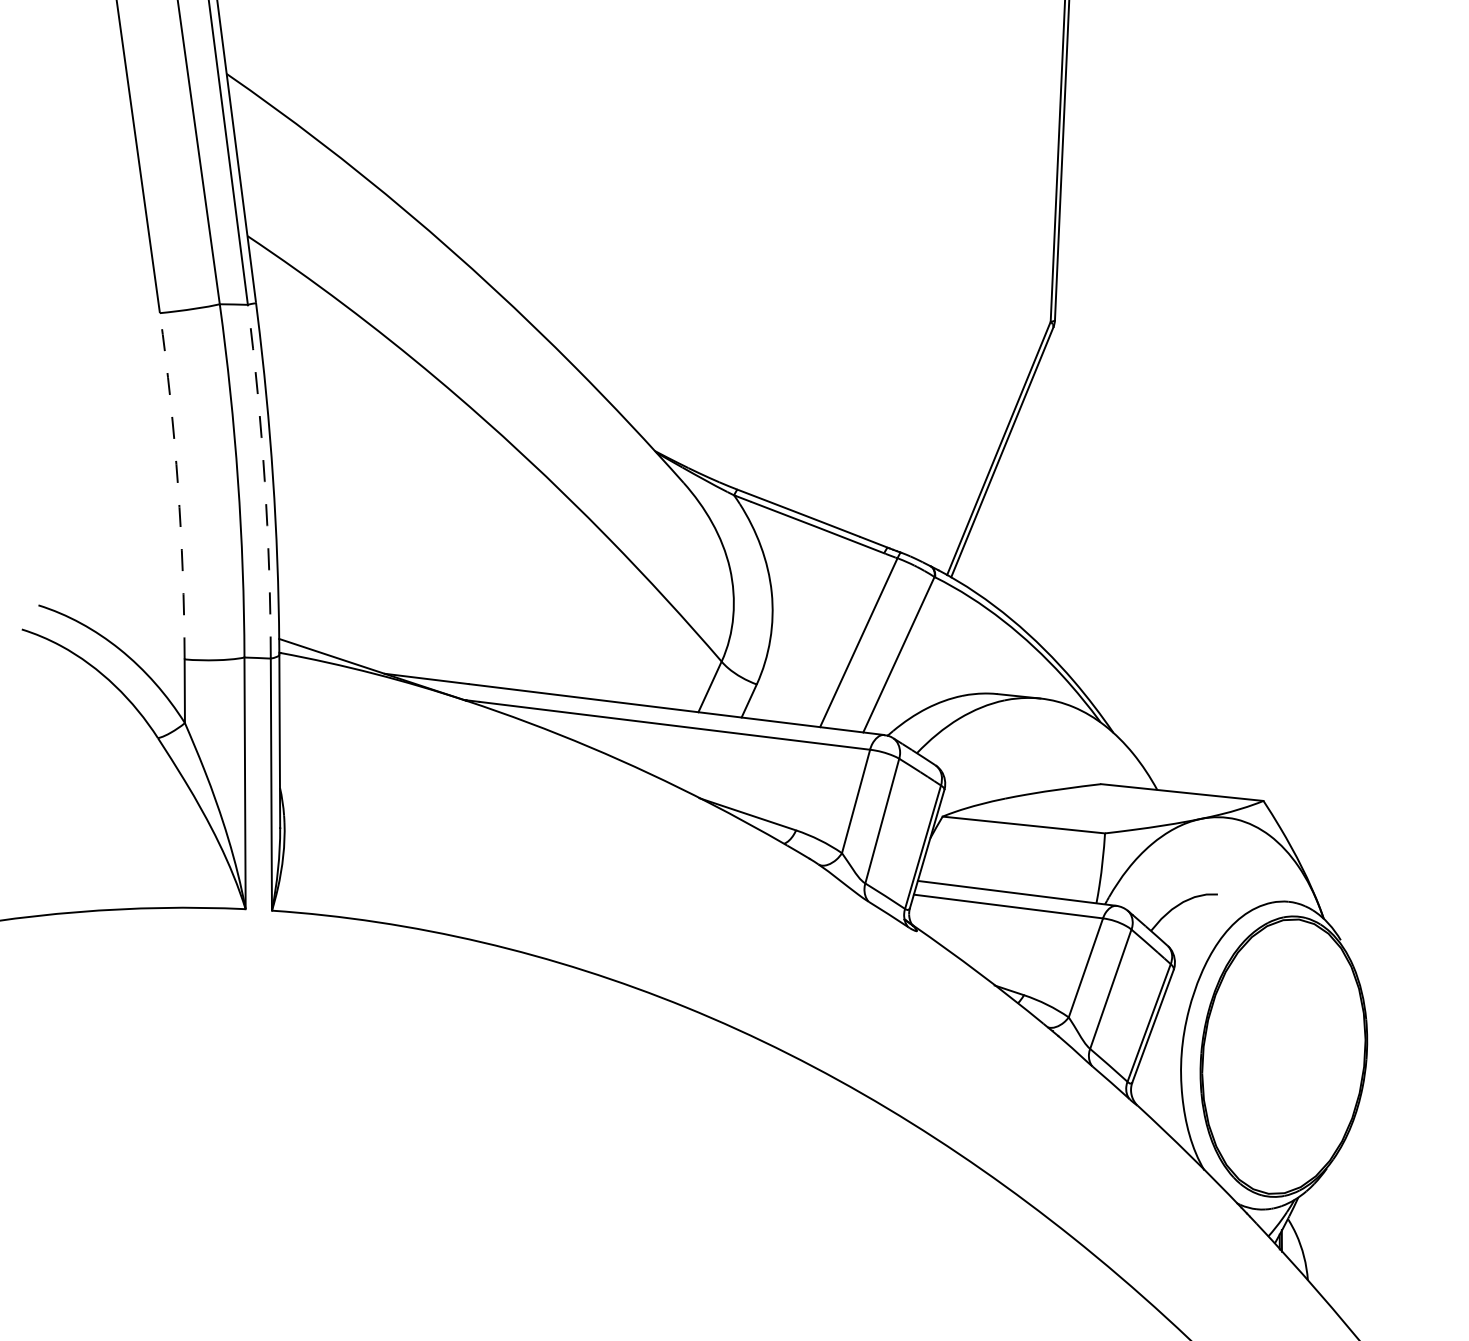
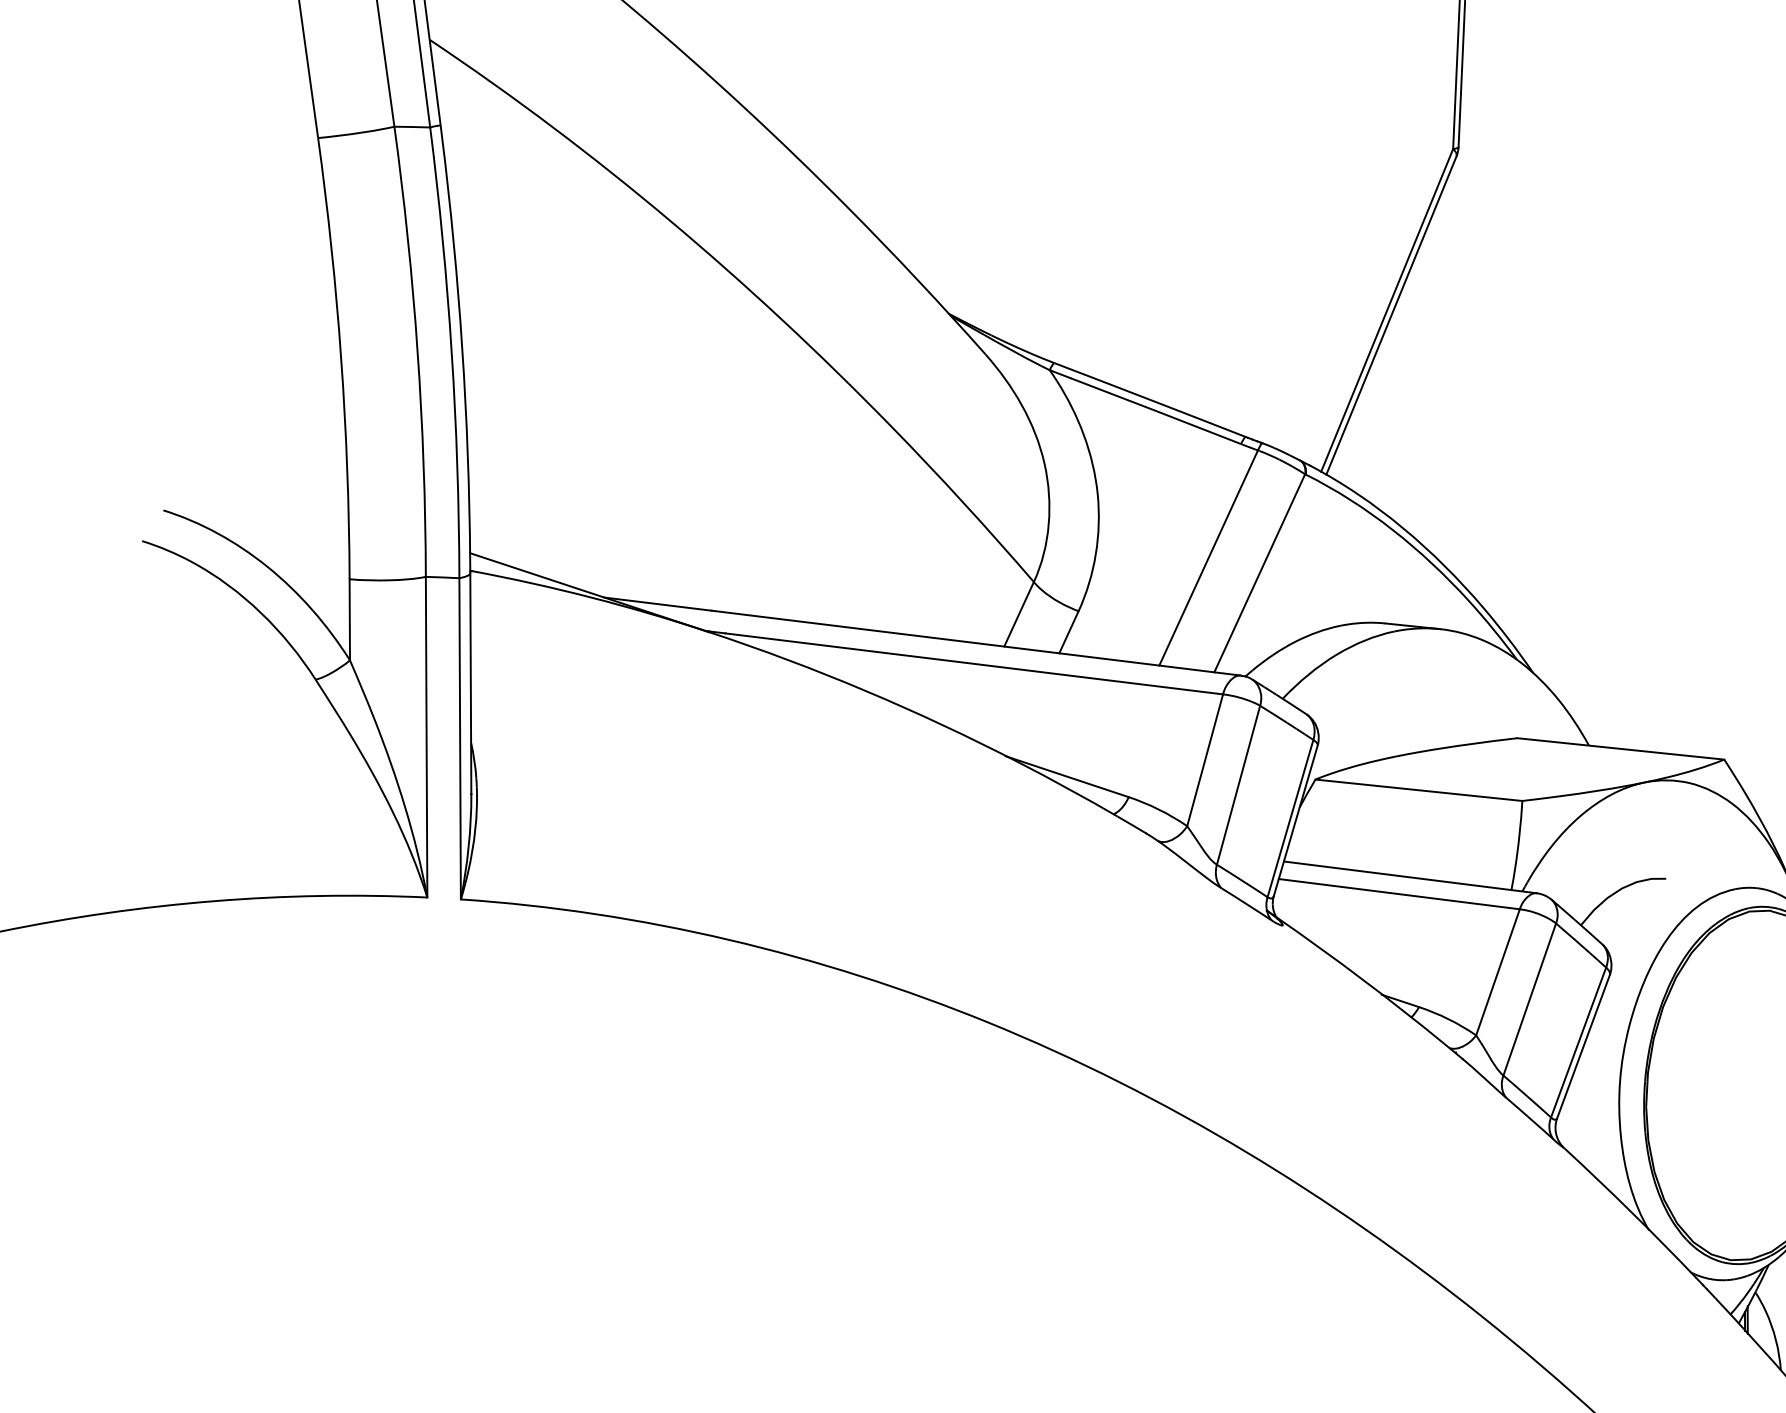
arc: (264, 481) -> (451, 352), dashed -> solid
arc: (178, 485) -> (341, 357), dashed -> solid

